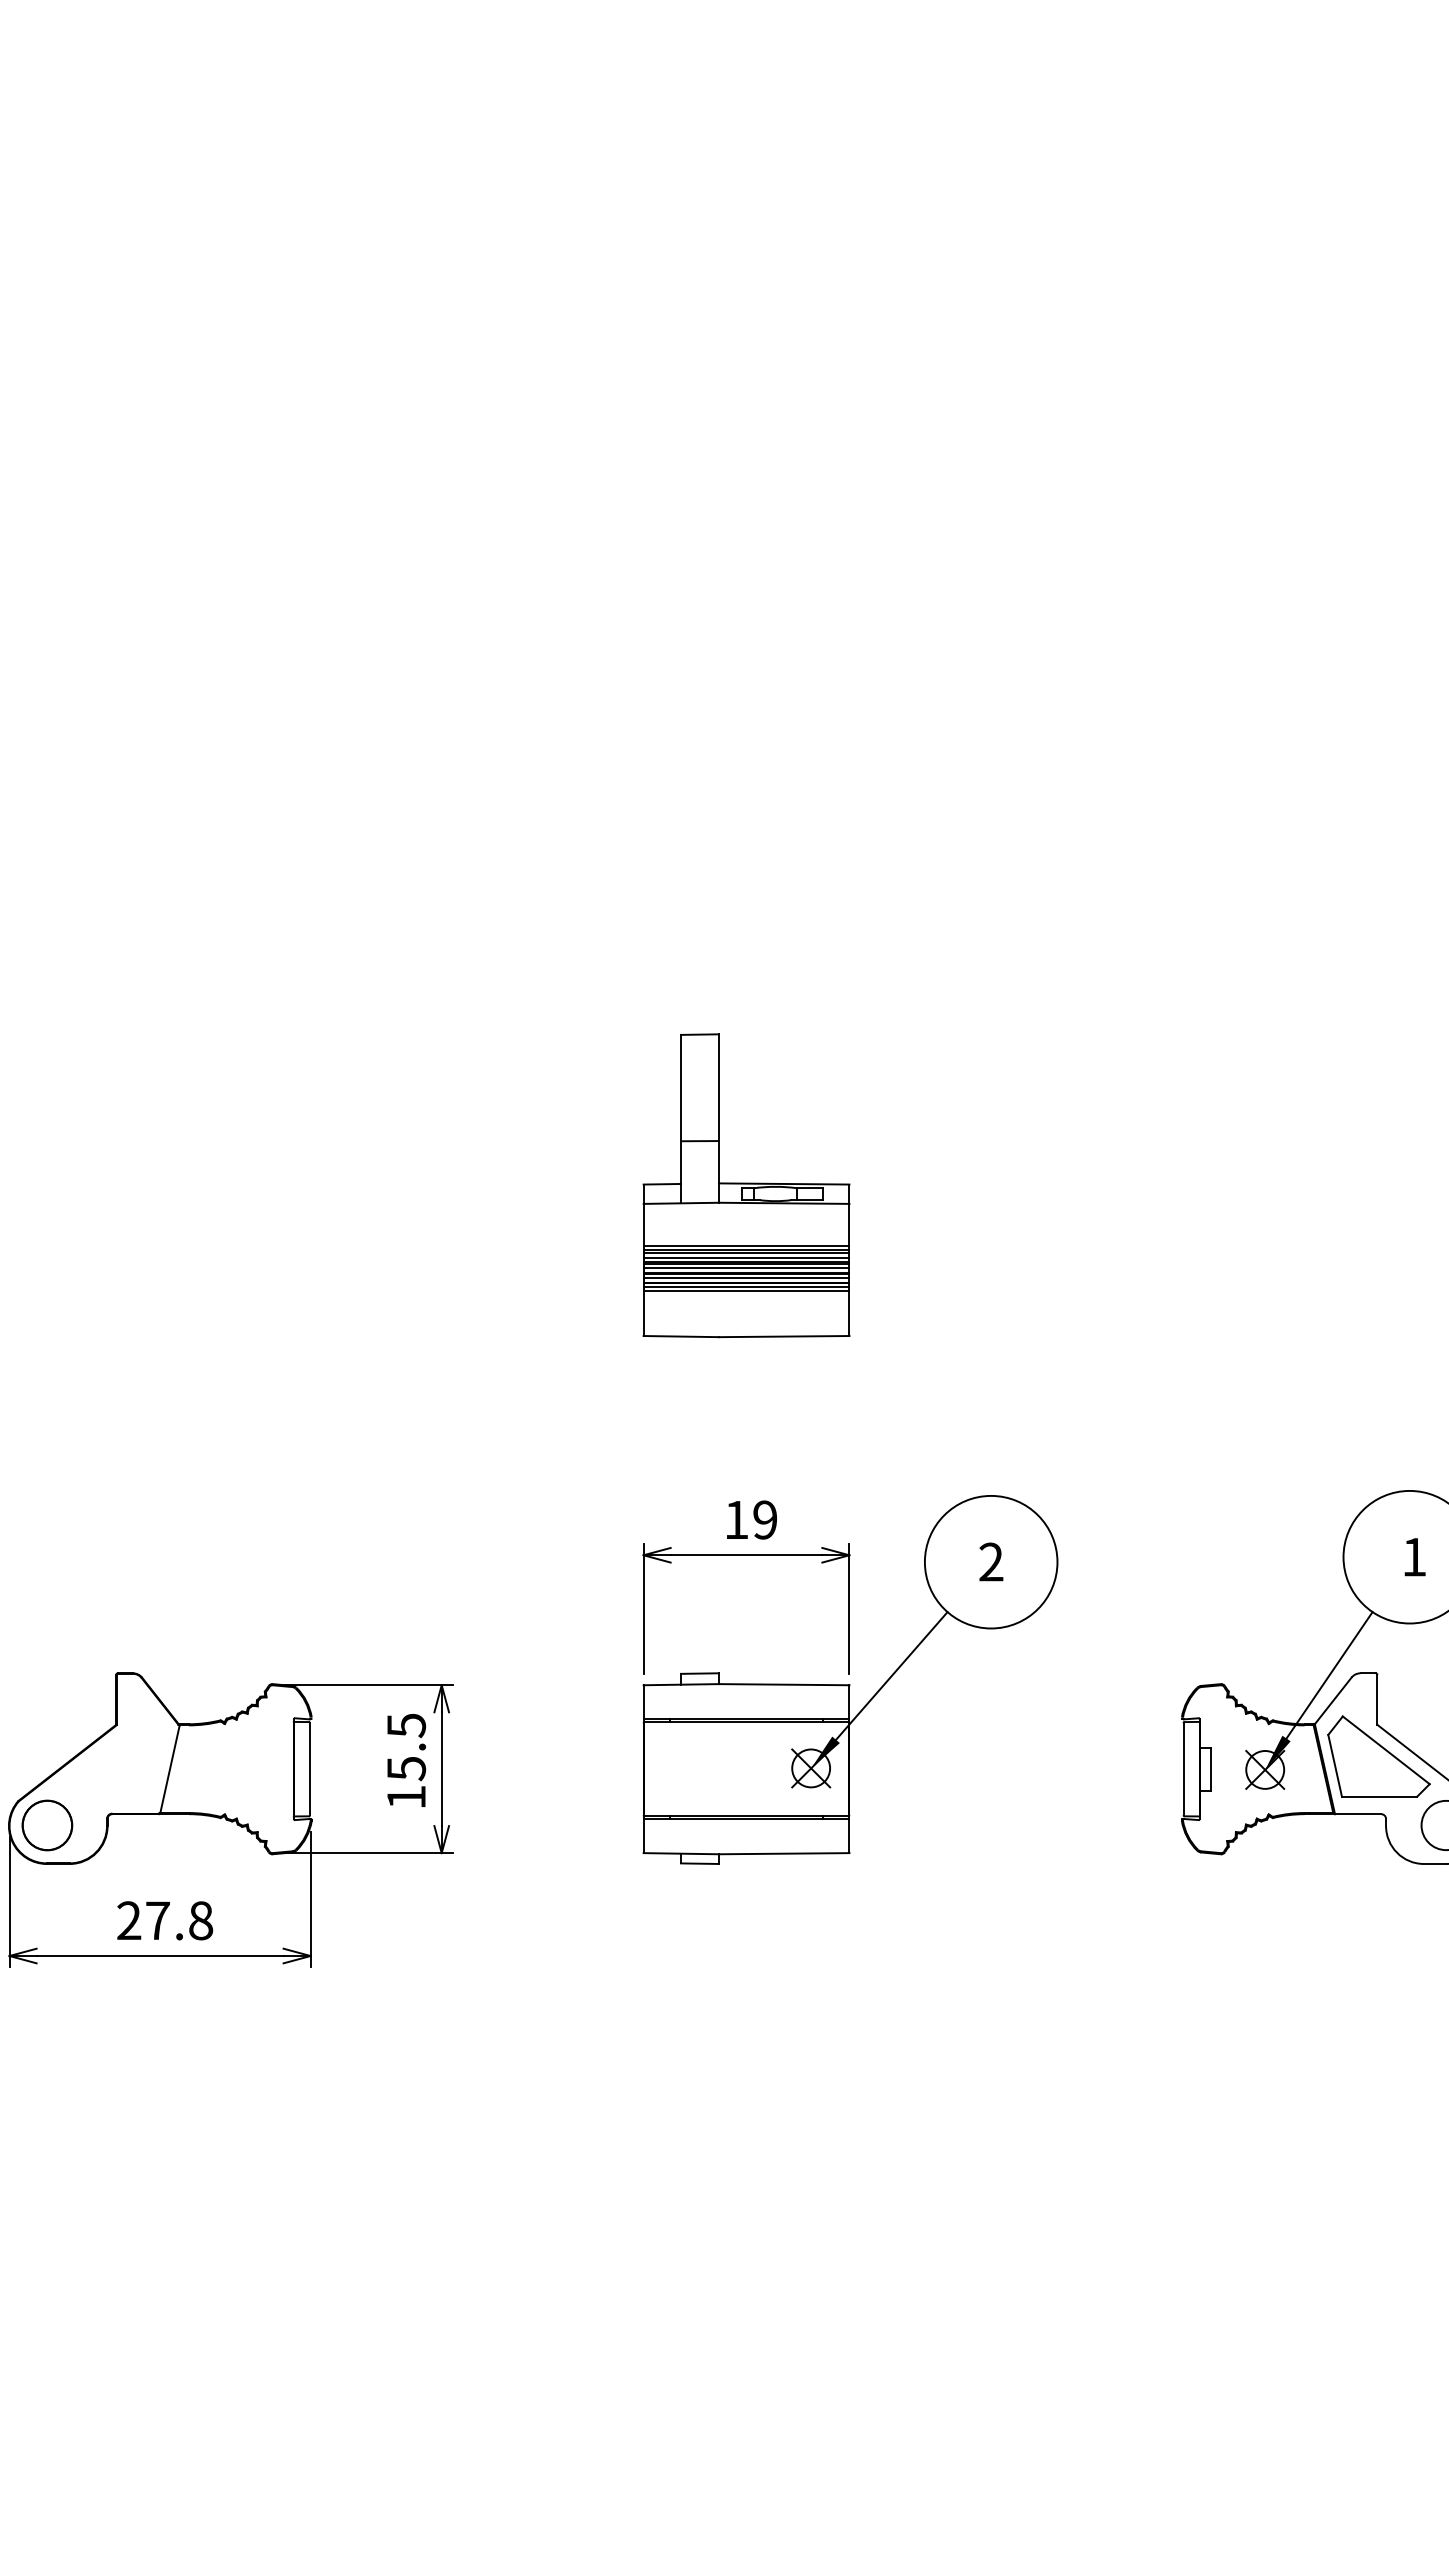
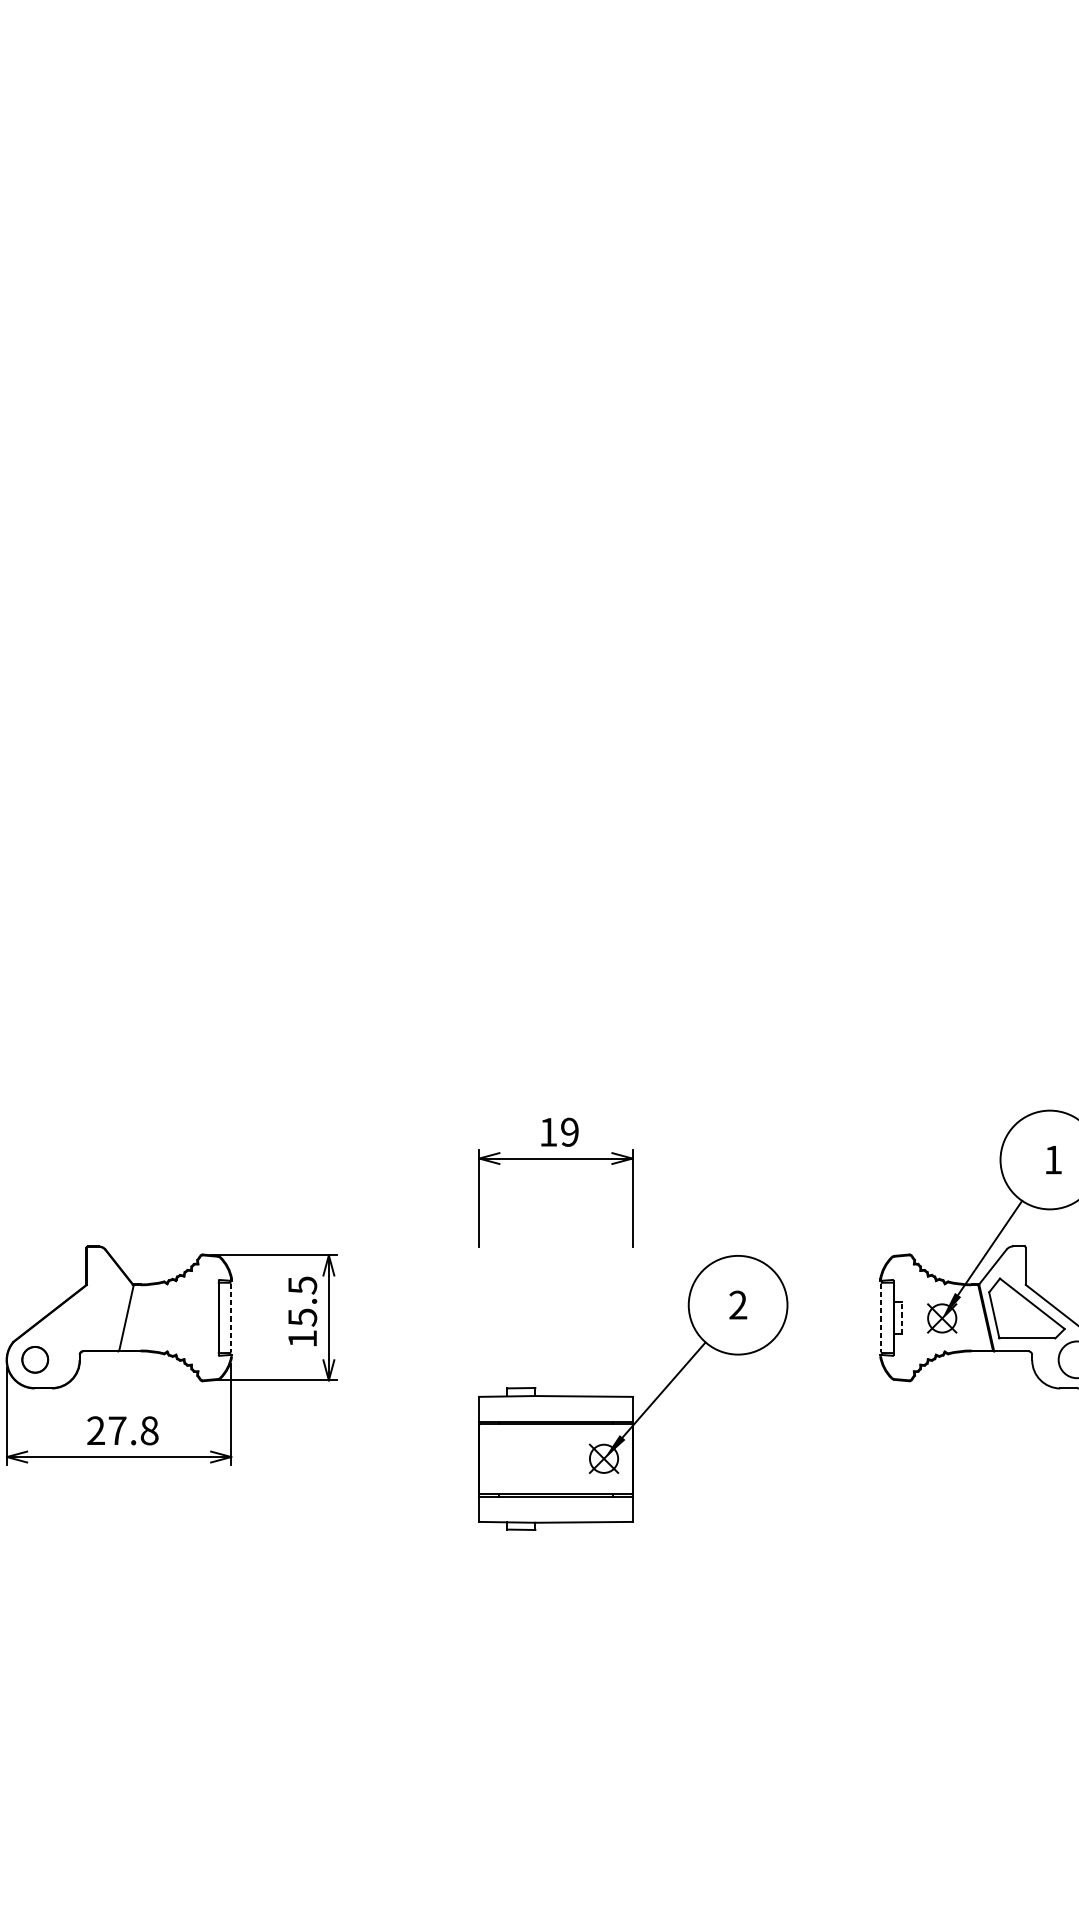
part: (746, 1185) -> (555, 883), removed
part: (850, 1679) -> (633, 1392), moved
line: (310, 1769) -> (231, 1318), solid -> dashed
line: (1183, 1769) -> (881, 1318), solid -> dashed
line: (1210, 1769) -> (901, 1318), solid -> dashed
part: (47, 1825) -> (35, 1359), size x0.7

